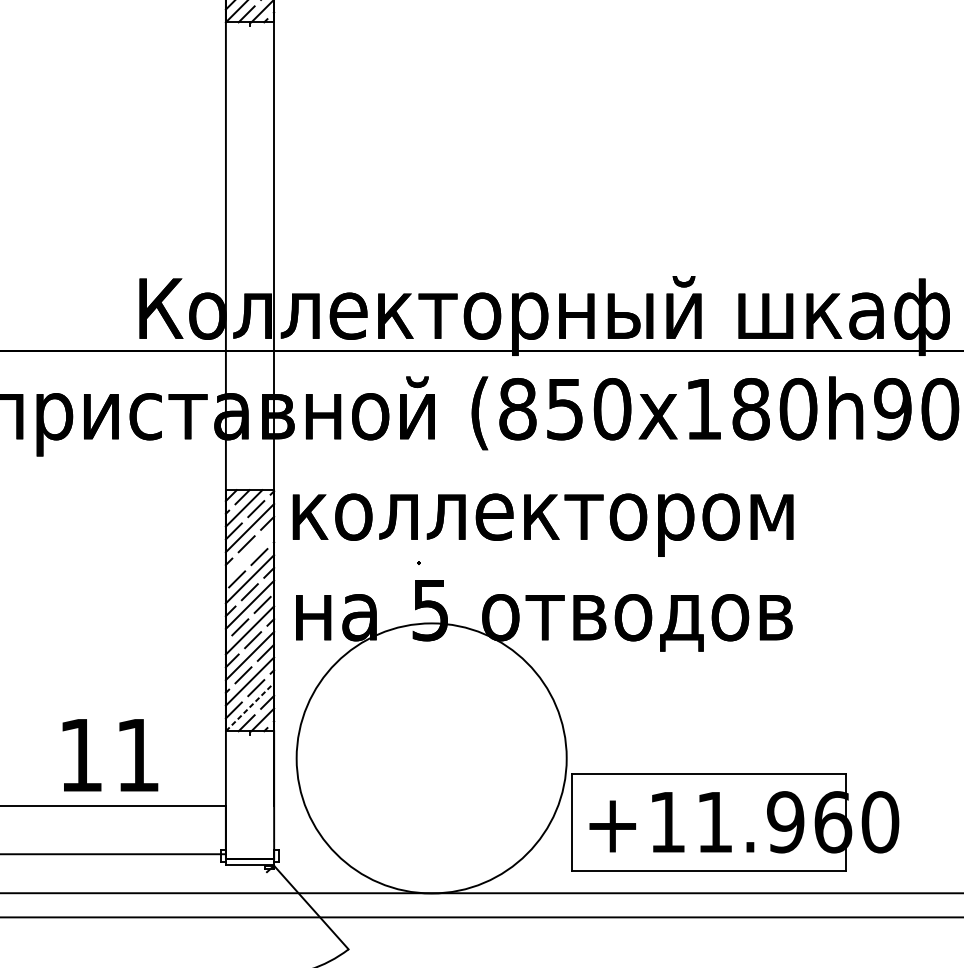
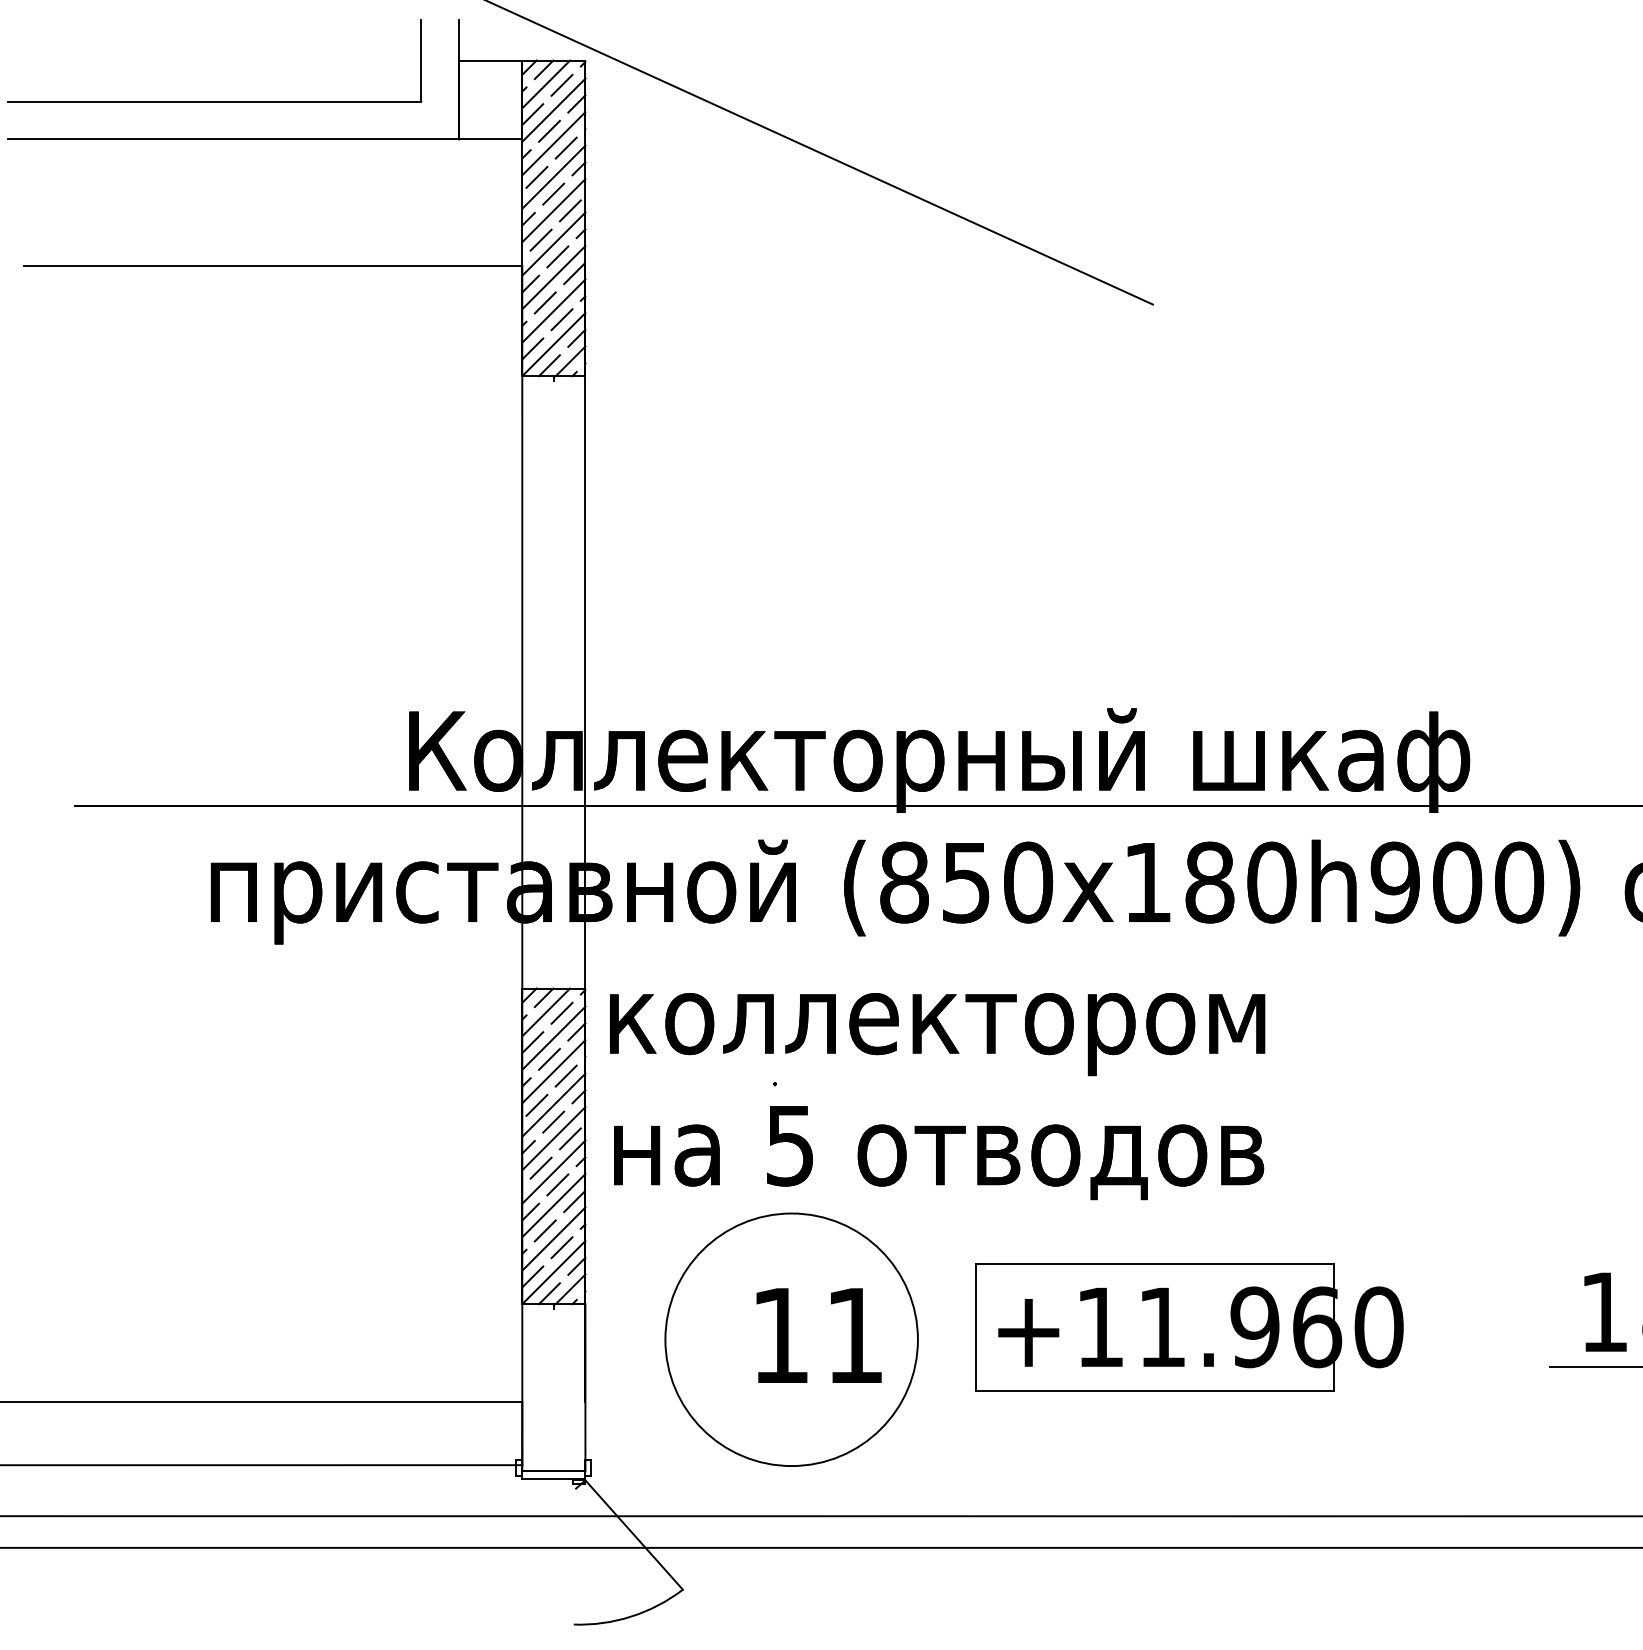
line: (249, 553) -> (553, 1071), added
line: (249, 707) -> (553, 1272), dashed -> solid
text: (109, 755) -> (818, 1335), moved
circle: (431, 758) -> (791, 1339), size x0.71
part: (735, 822) -> (1189, 1327), moved

